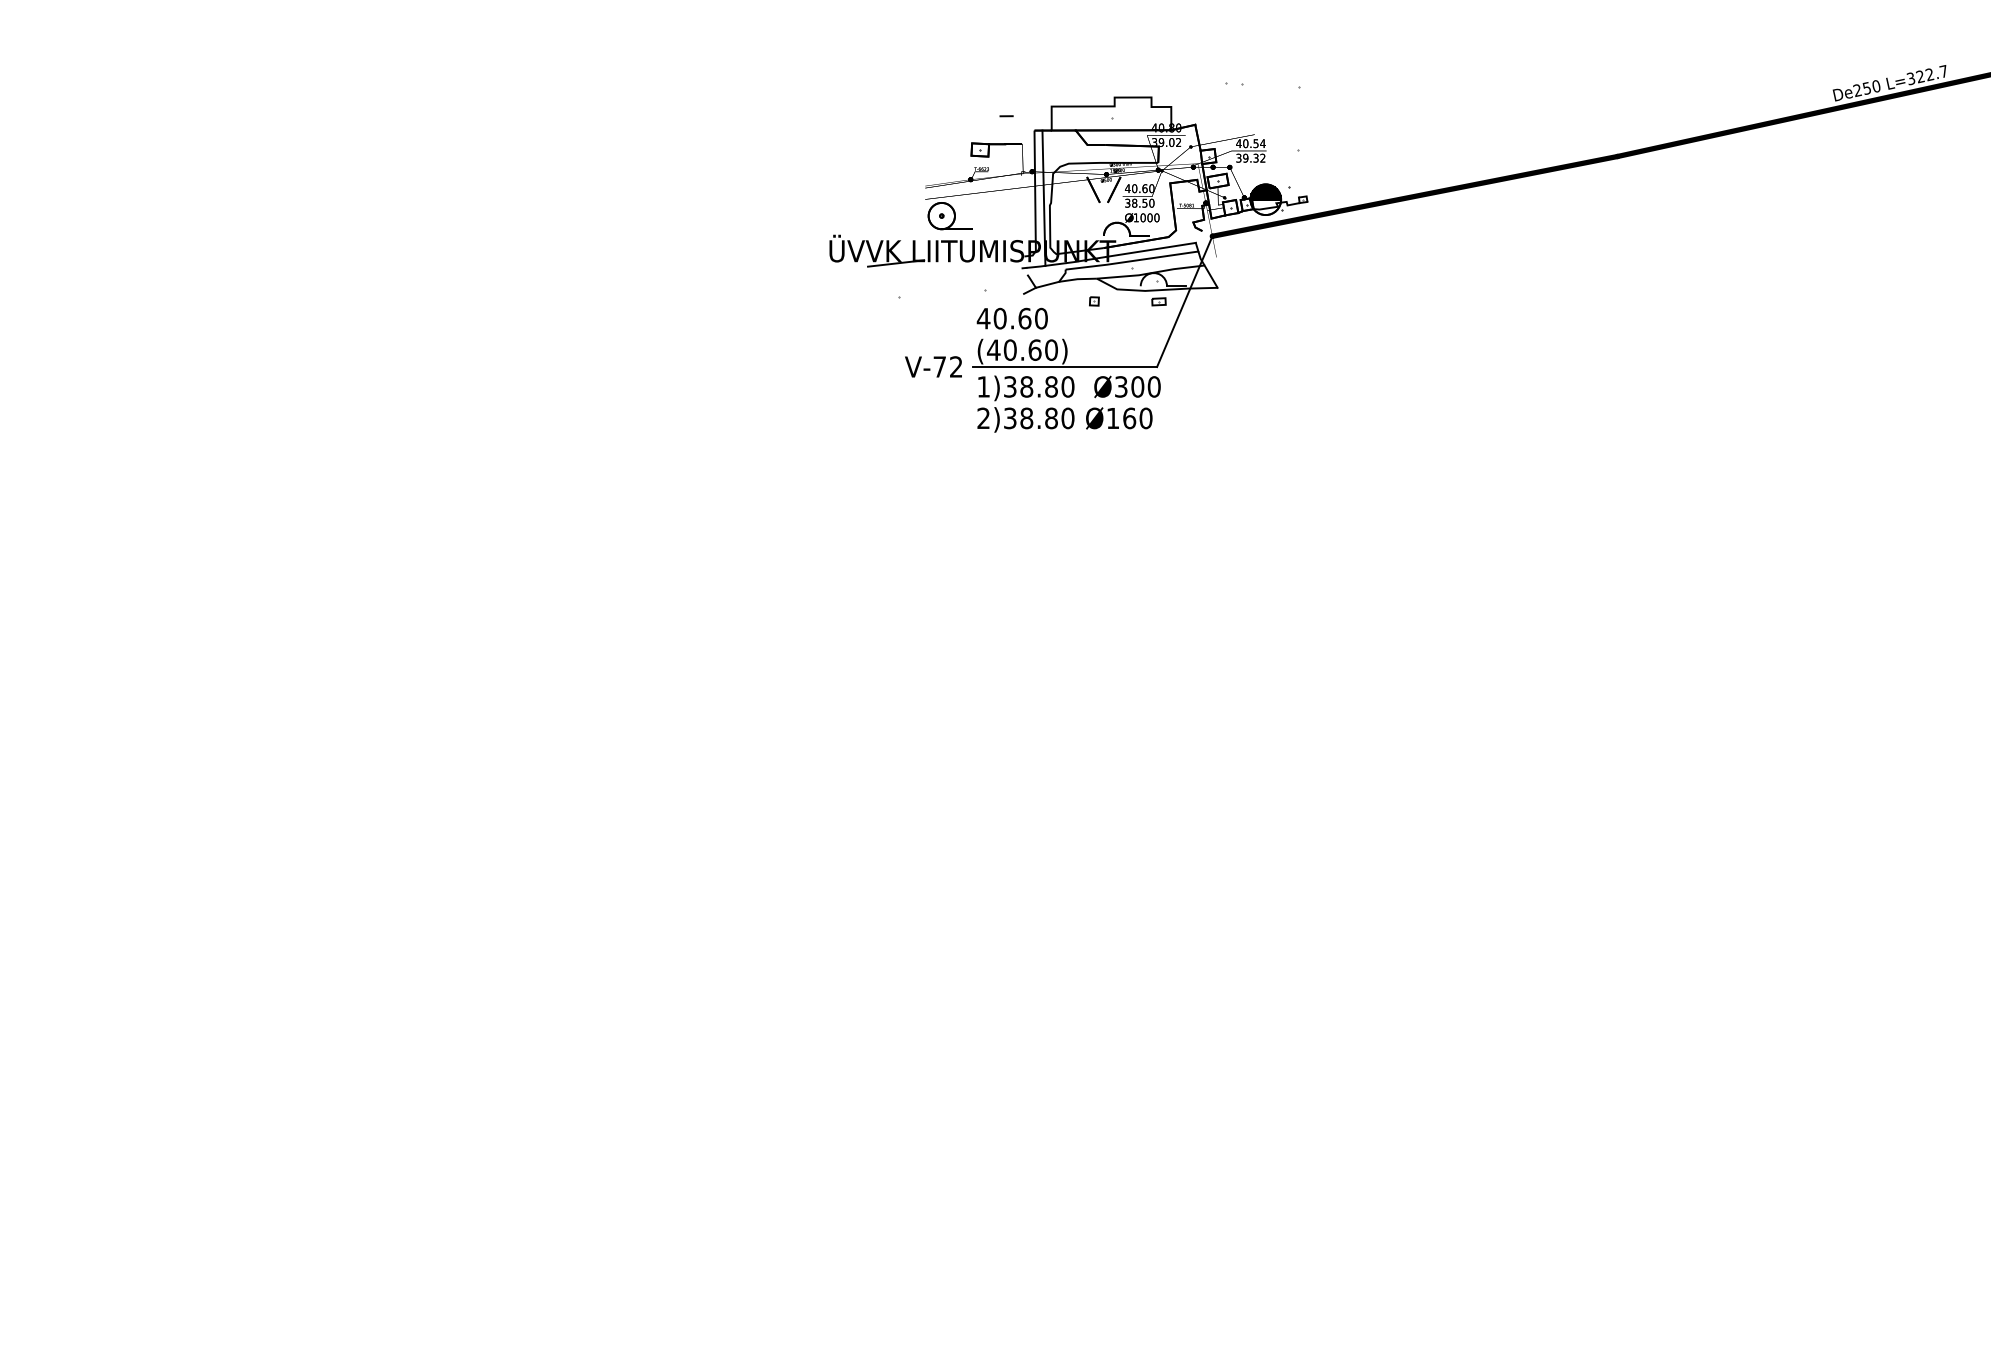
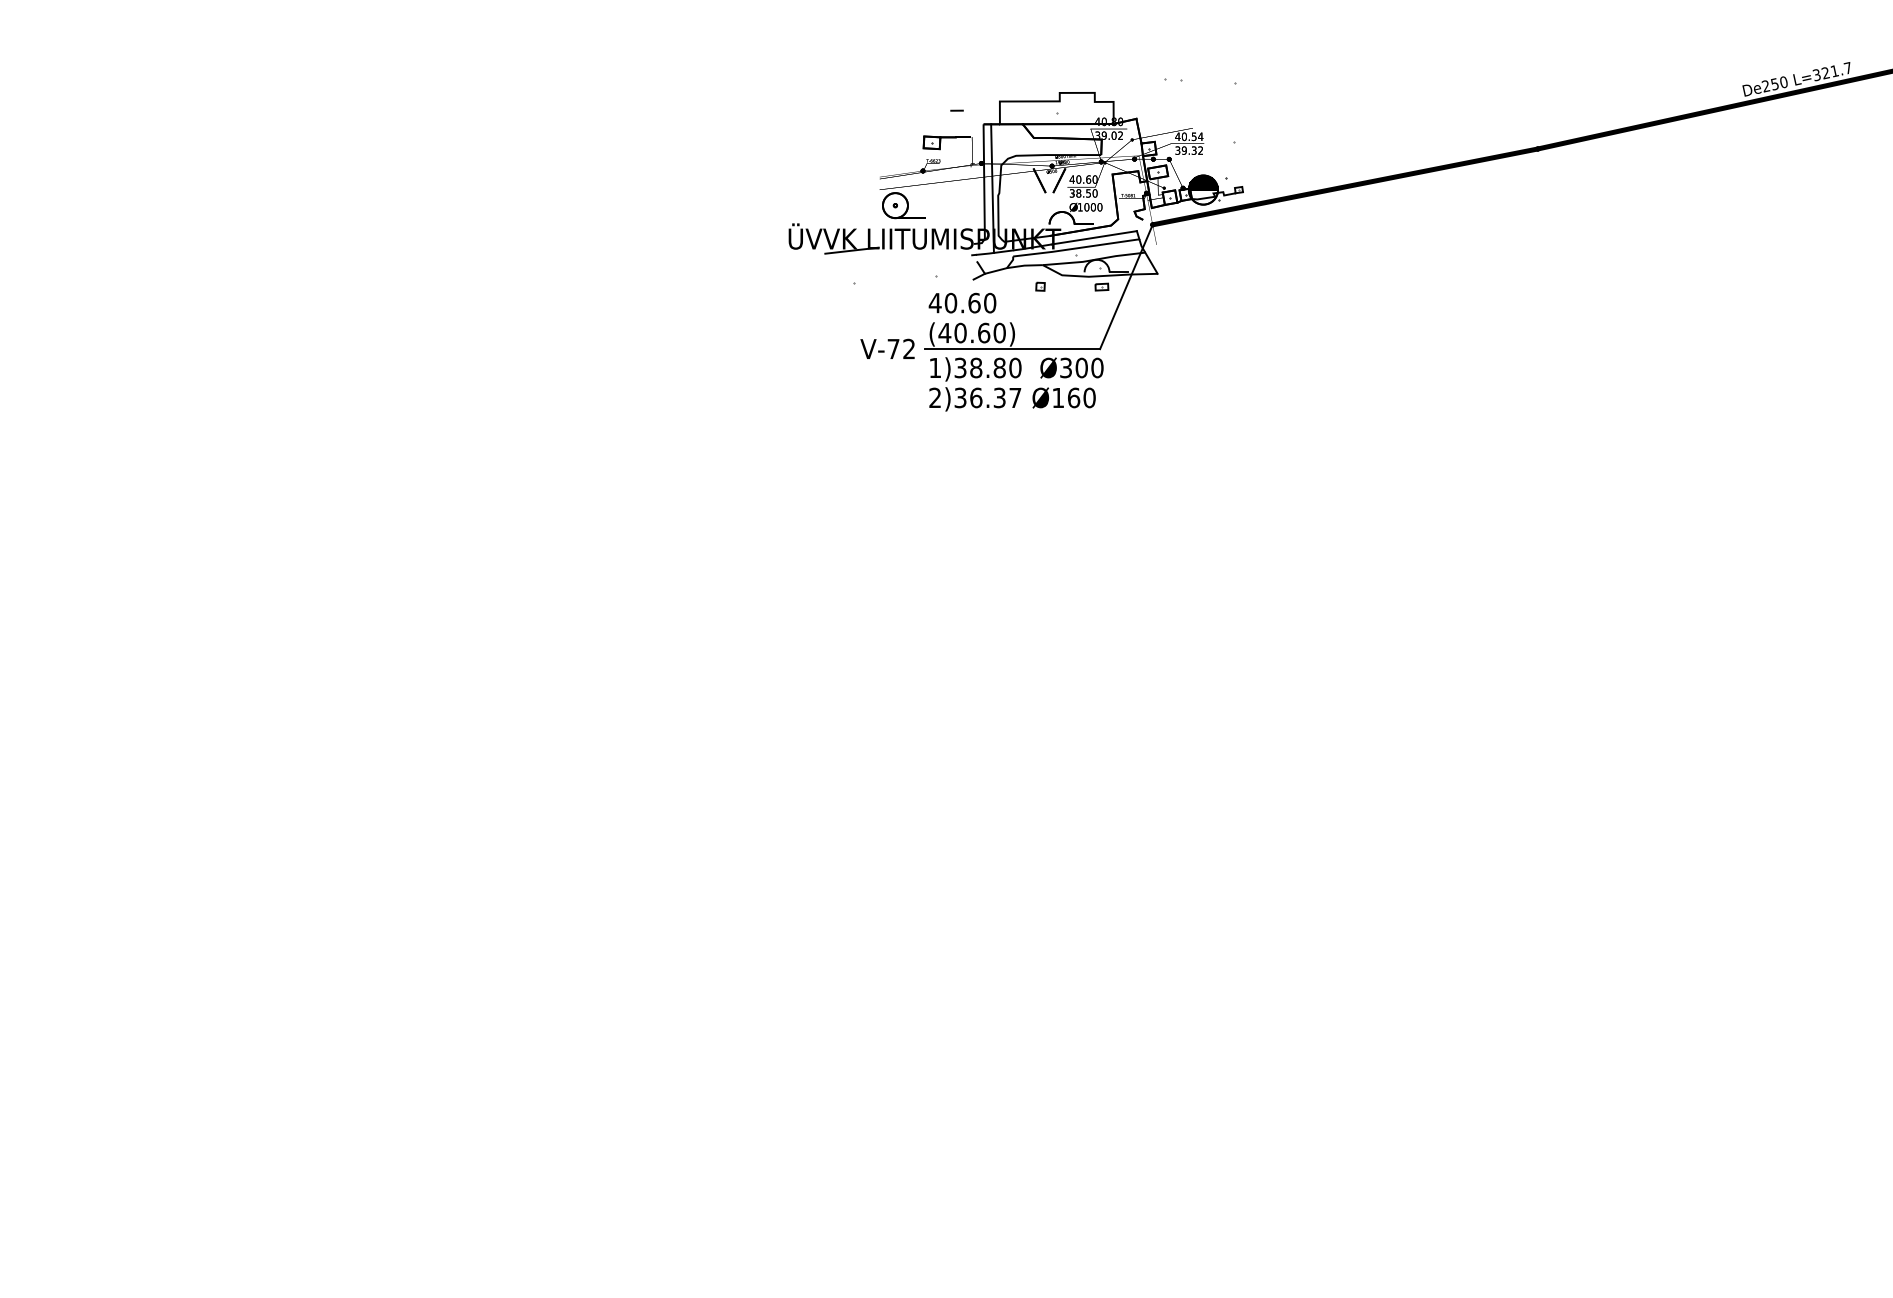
text: (1929, 74) -> (1834, 71), L=322.7 -> L=321.7
text: (1047, 418) -> (995, 398), 2)38.80 -> 2)36.37

